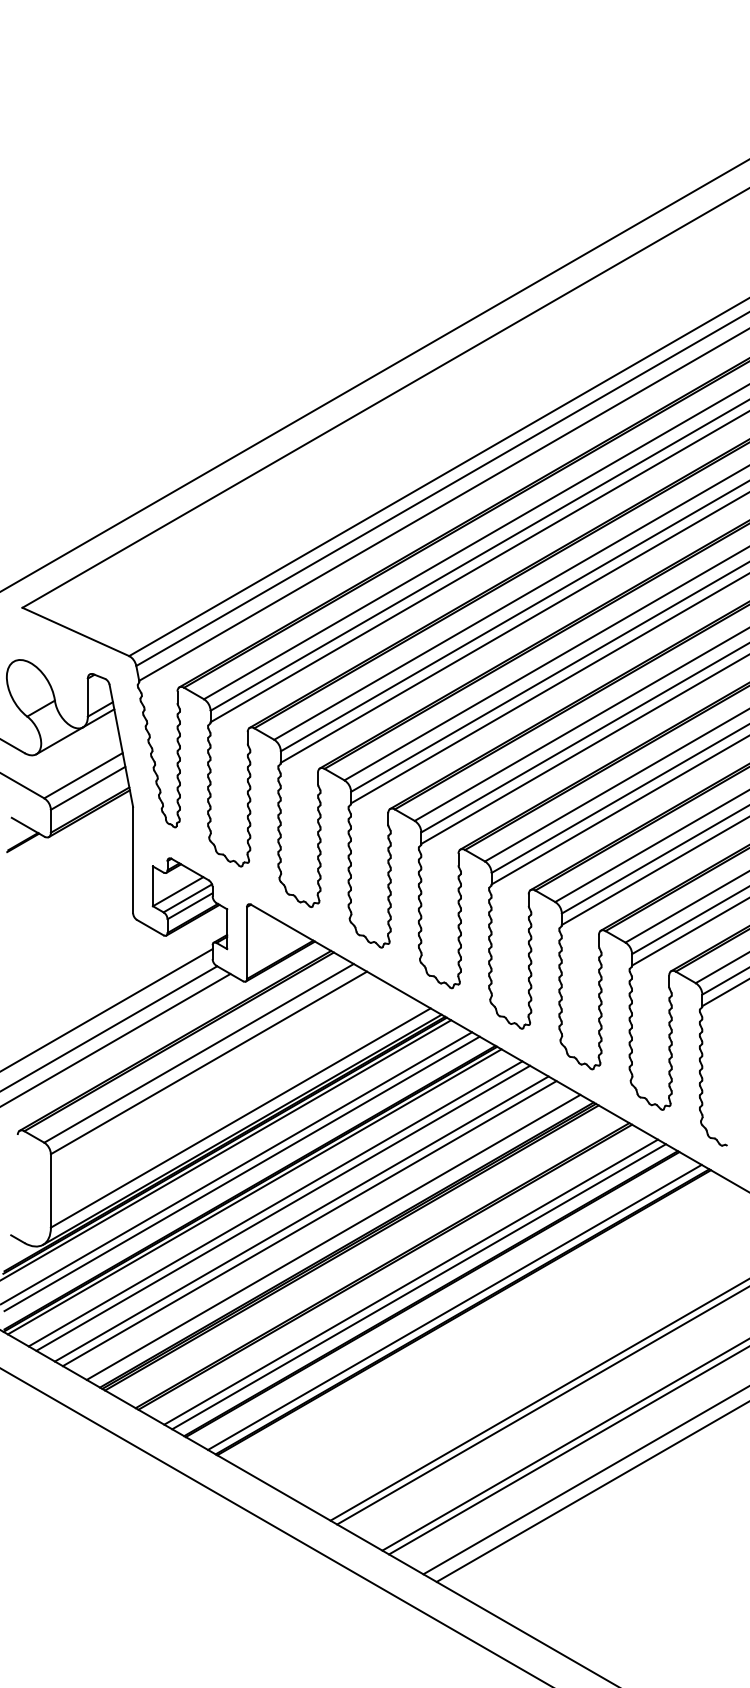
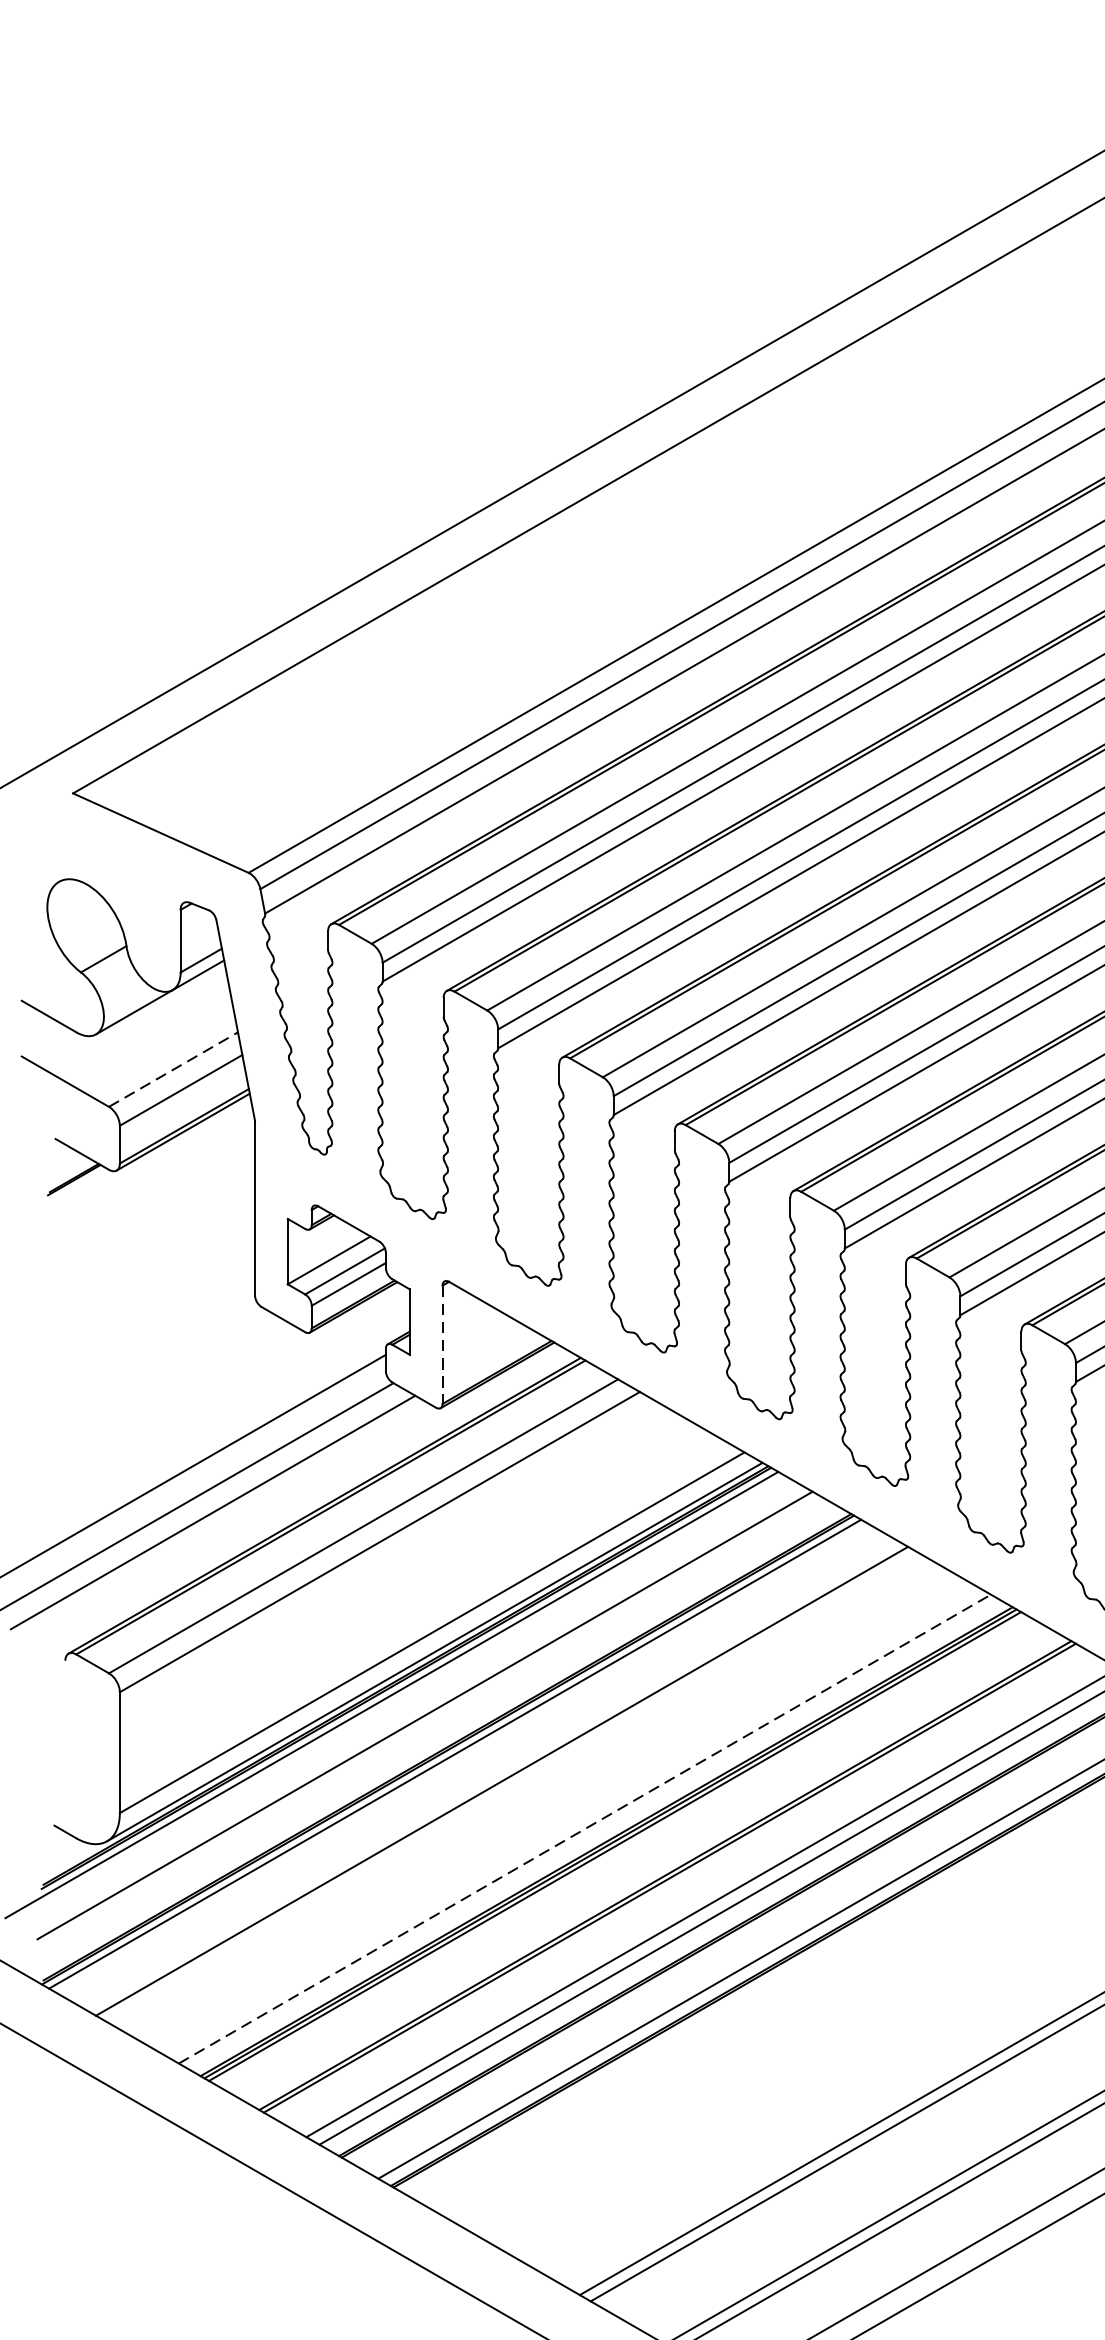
line: (83, 775) -> (173, 1069), solid -> dashed
line: (247, 942) -> (443, 1343), solid -> dashed
line: (241, 1173) -> (433, 1723), removed
line: (275, 1203) -> (489, 1773), removed
line: (301, 1218) -> (532, 1798), removed
line: (309, 1223) -> (545, 1806), removed
line: (334, 1237) -> (586, 1829), solid -> dashed

